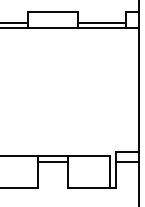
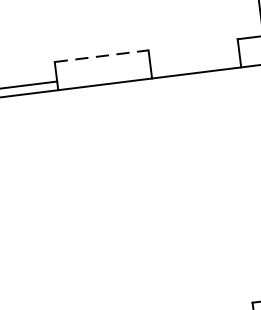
line: (53, 12) -> (102, 56), solid -> dashed
line: (101, 22) -> (194, 63), removed

